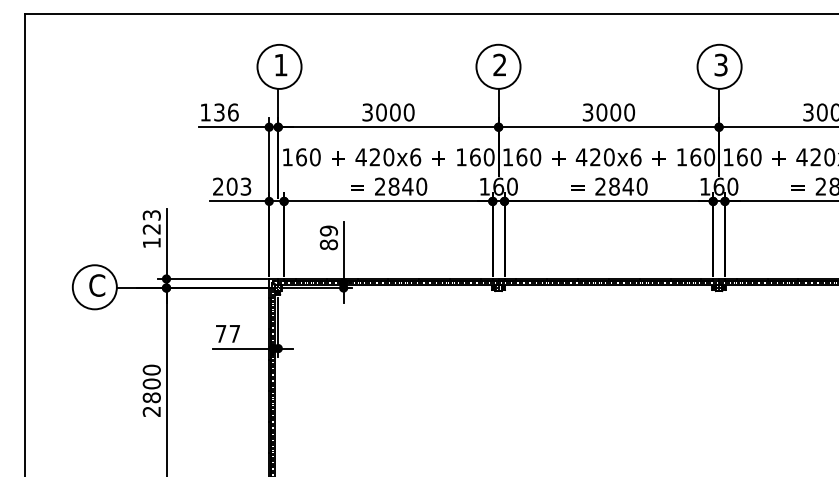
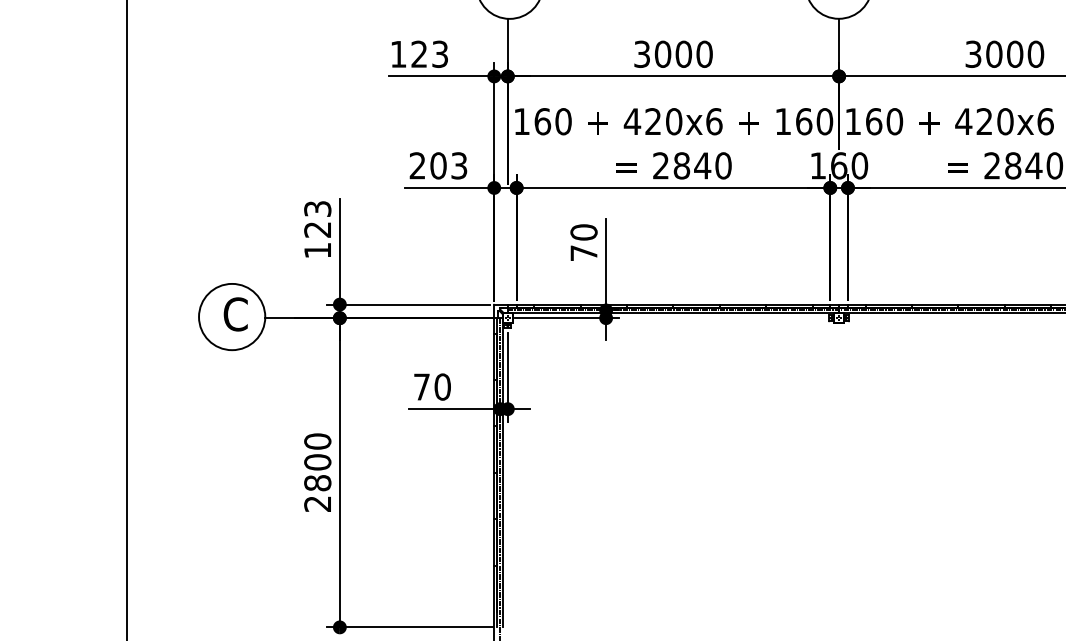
text: (226, 112) -> (430, 54), 136 -> 123
text: (328, 237) -> (583, 242), 89 -> 70
text: (234, 333) -> (442, 386), 77 -> 70

